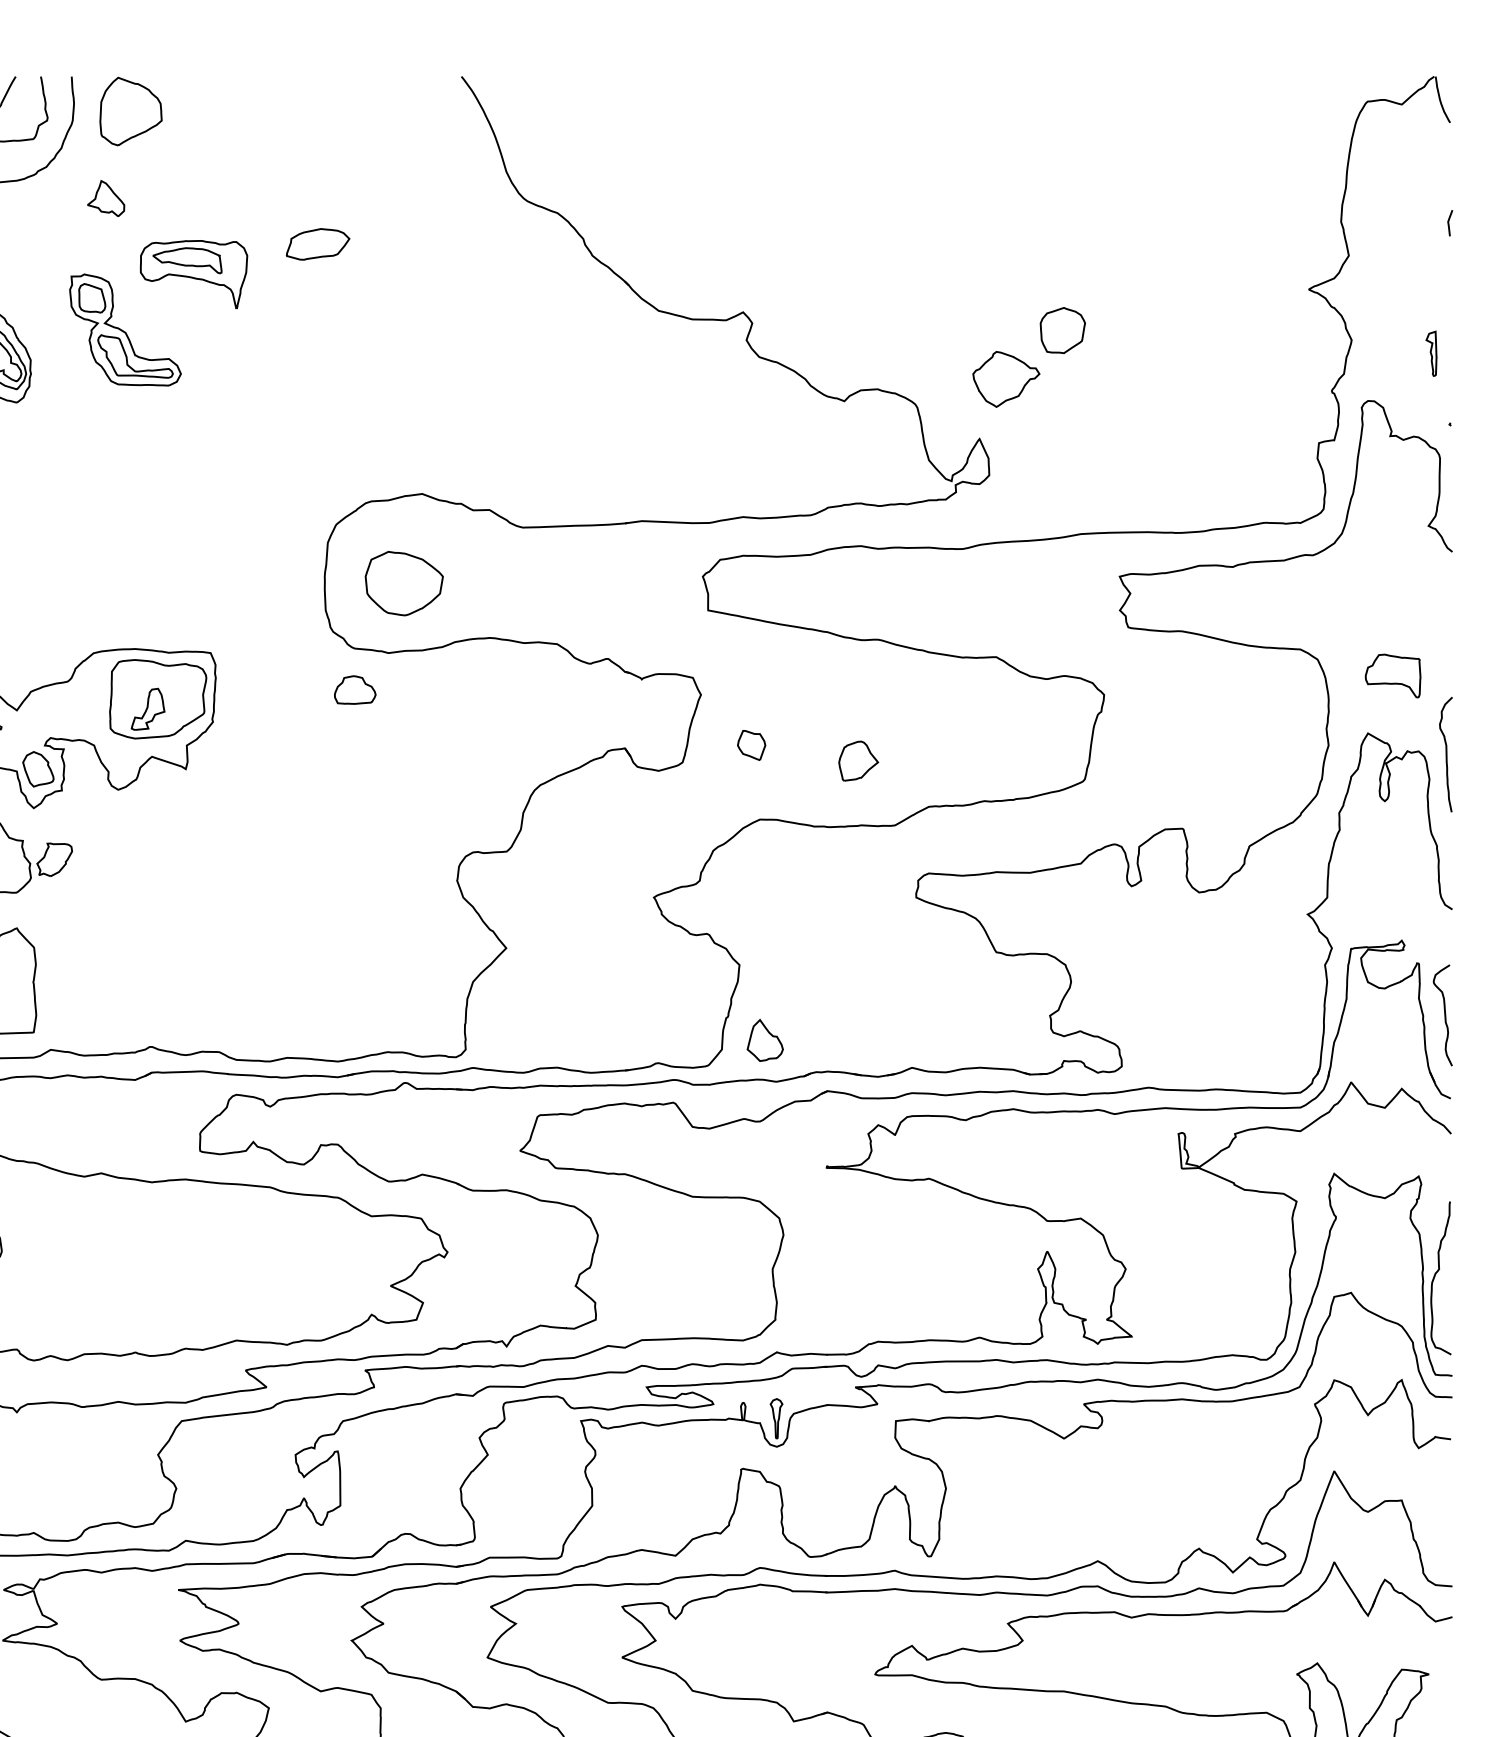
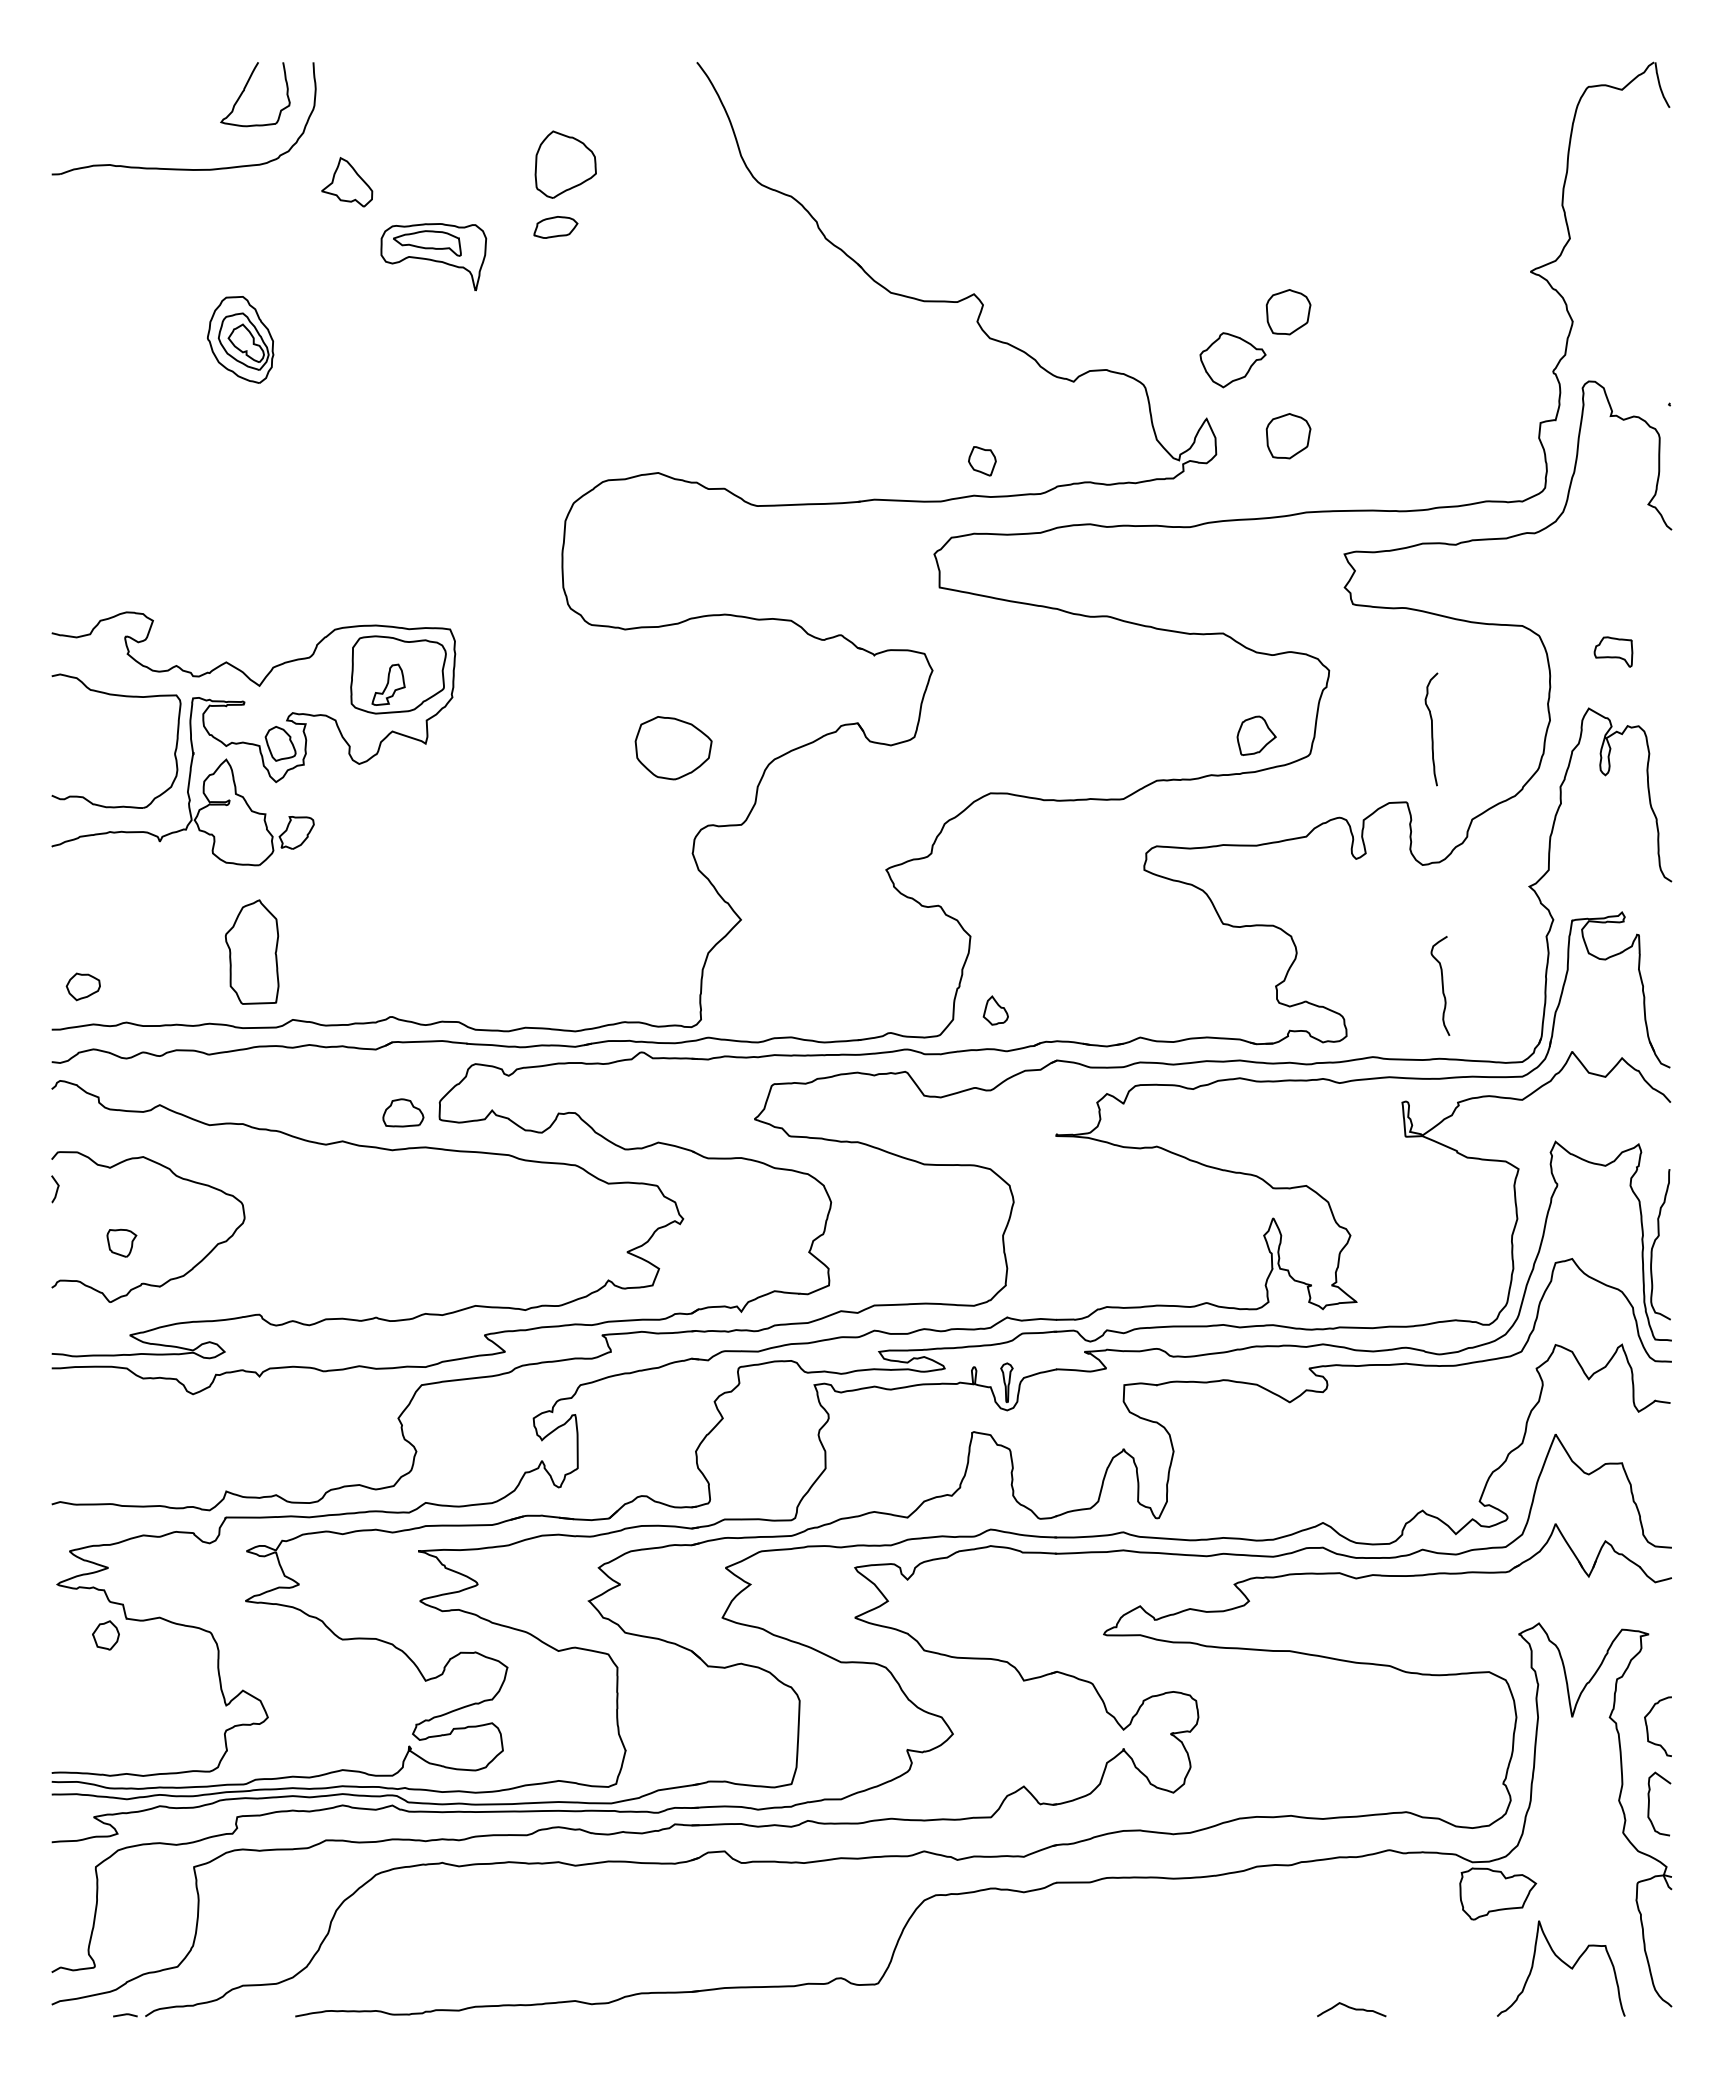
part: (130, 111) -> (565, 164), moved
part: (106, 198) -> (347, 182), size x1.4
line: (1448, 223) -> (1668, 206), removed
part: (317, 244) -> (555, 227), size x0.7
part: (125, 329) -> (366, 311), removed
part: (1431, 353) -> (1651, 334), removed
part: (1062, 456) -> (1288, 436), added
part: (404, 583) -> (673, 748), moved
part: (1393, 675) -> (1613, 651), size x0.7
part: (355, 689) -> (403, 1112), moved
part: (751, 745) -> (982, 461), moved
curve: (1445, 754) -> (1431, 729), moved
part: (858, 760) -> (1256, 735), moved
curve: (1443, 1014) -> (1441, 985), moved
part: (764, 1040) -> (995, 1010), size x0.7

